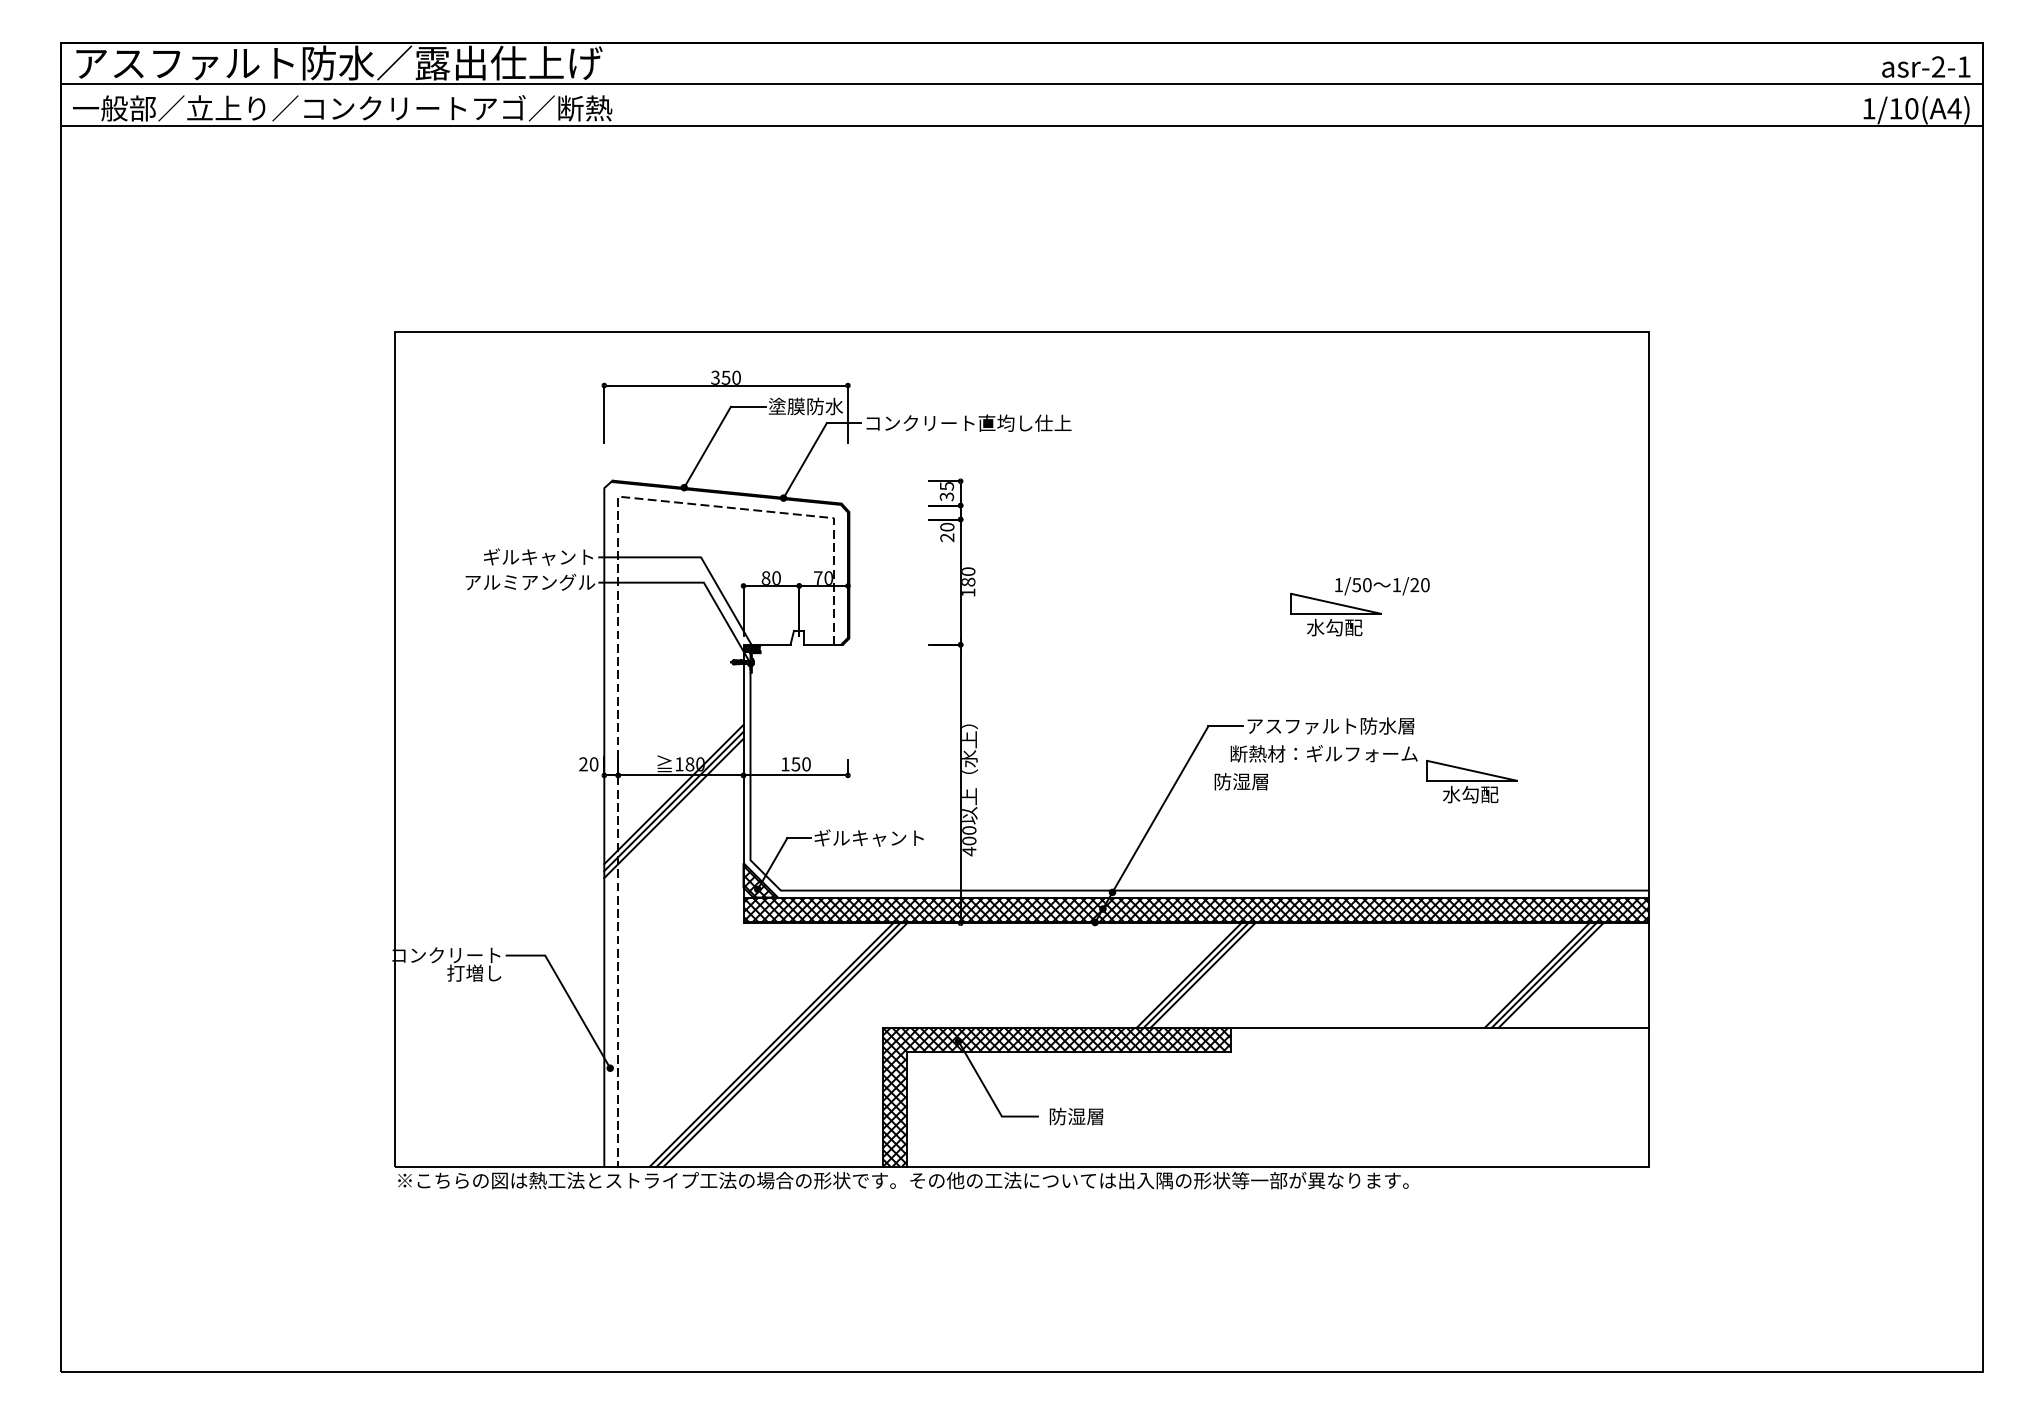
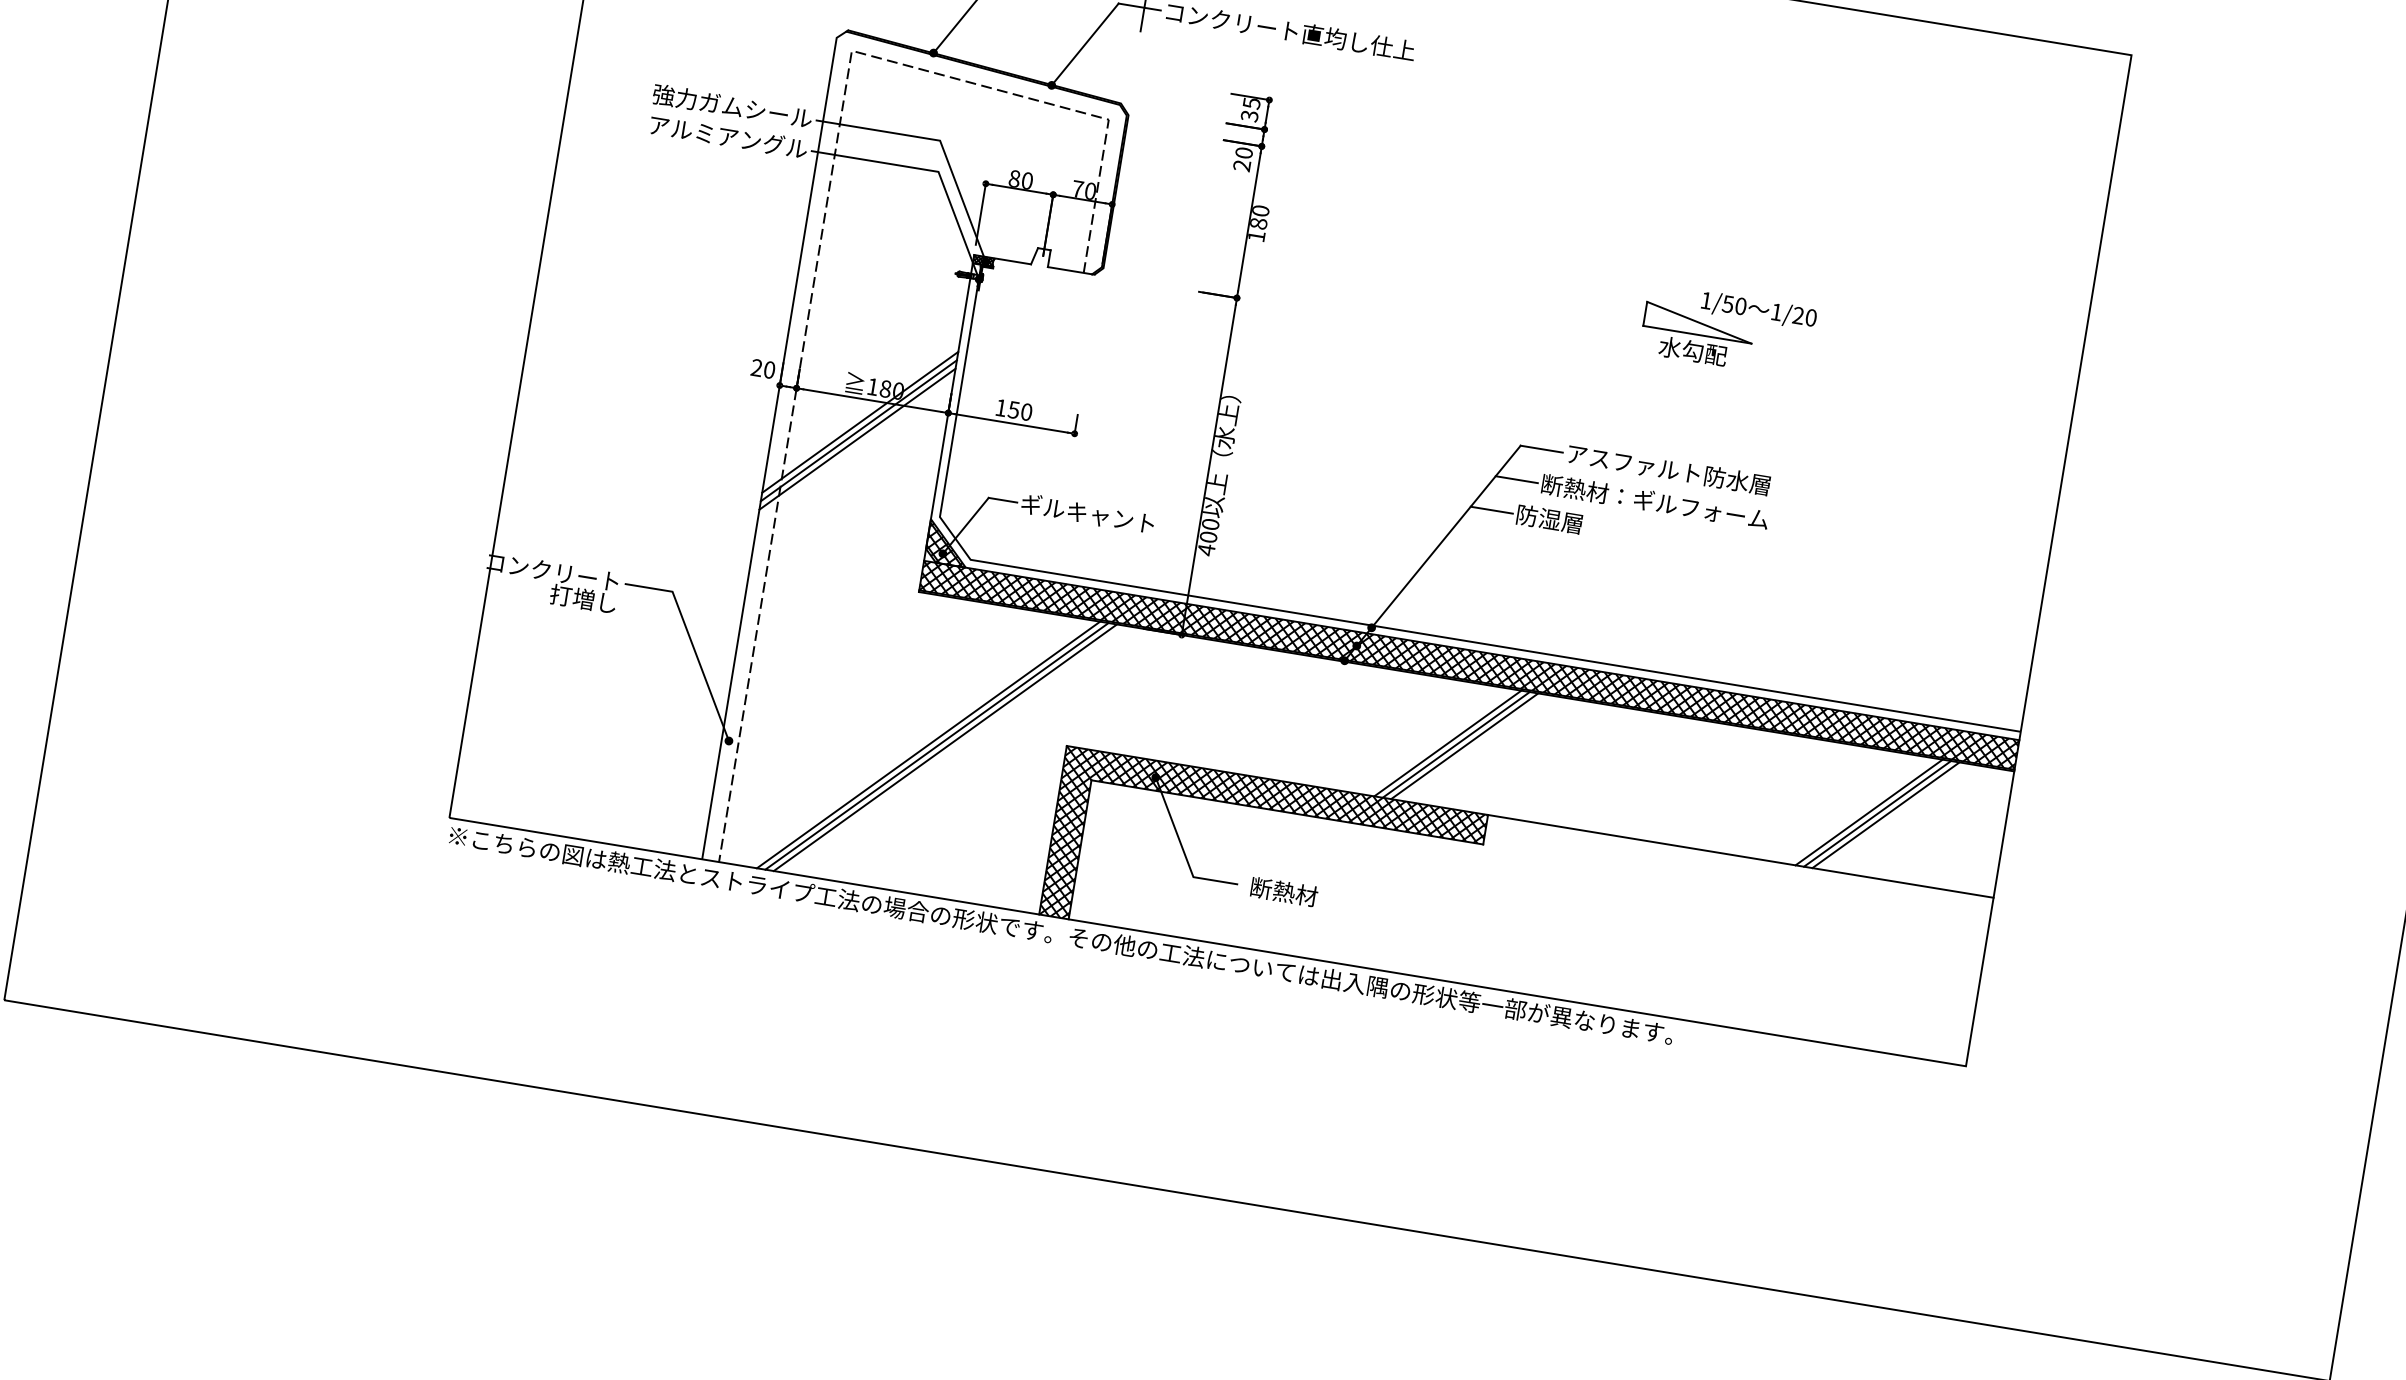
text: (529, 556) -> (732, 105), ギルキャント -> 強力ガムシール
line: (1209, 754) -> (1516, 480), added
line: (1193, 781) -> (1491, 509), added
part: (1471, 781) -> (1828, 564), removed
text: (1077, 1116) -> (1284, 892), 防湿層 -> 断熱材

